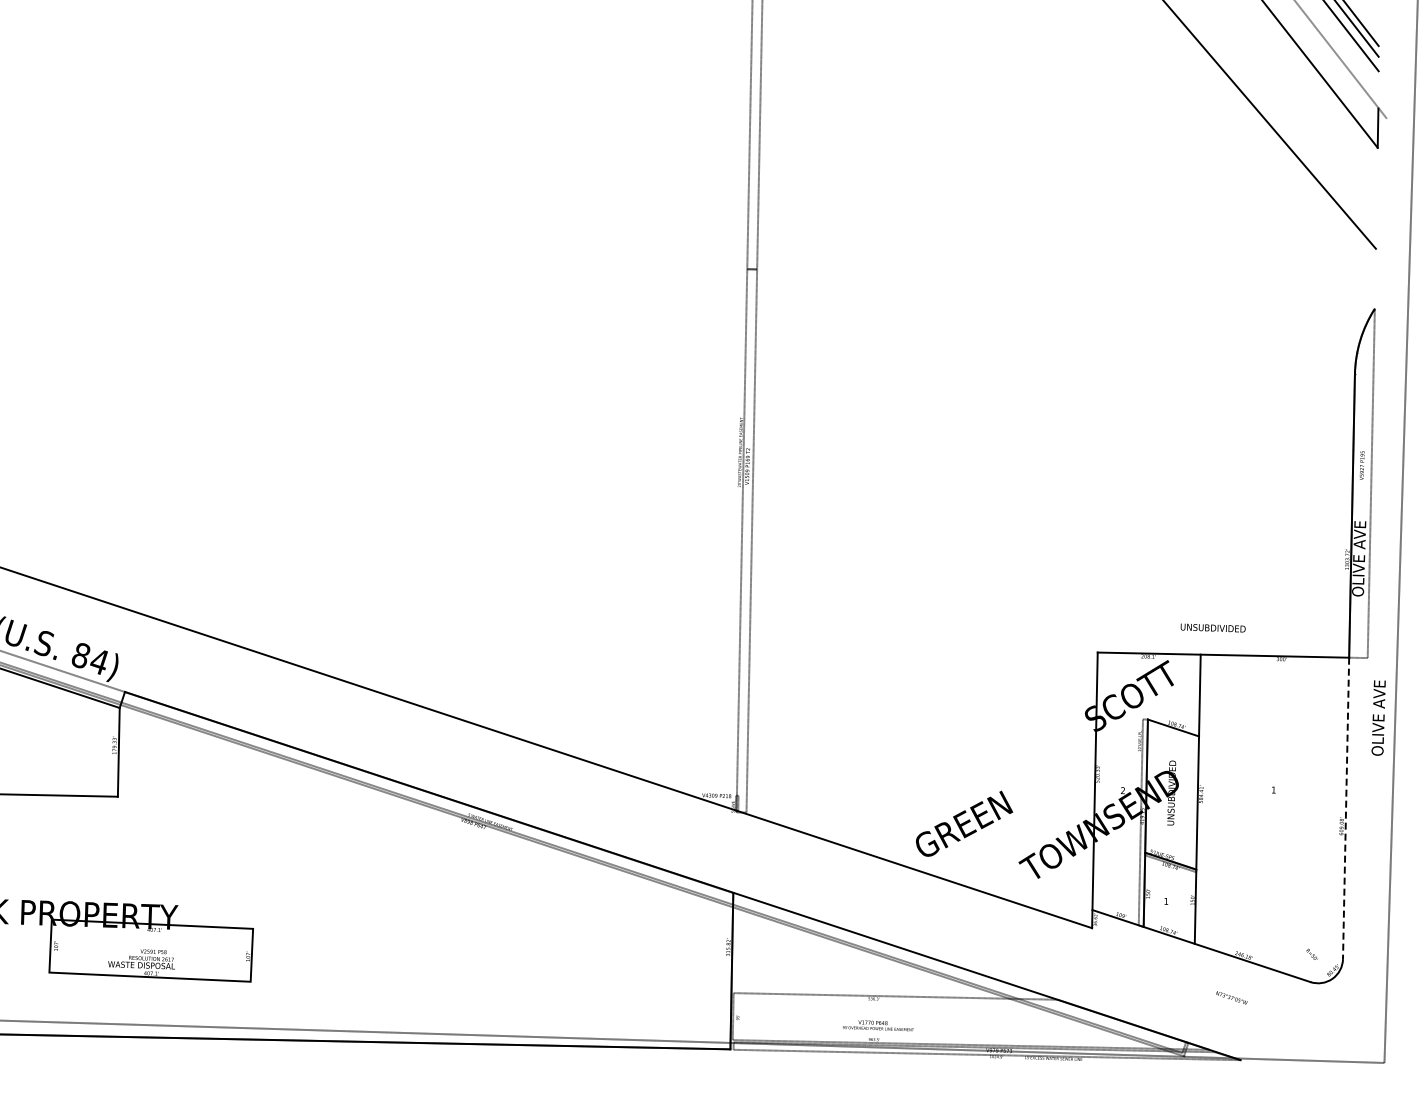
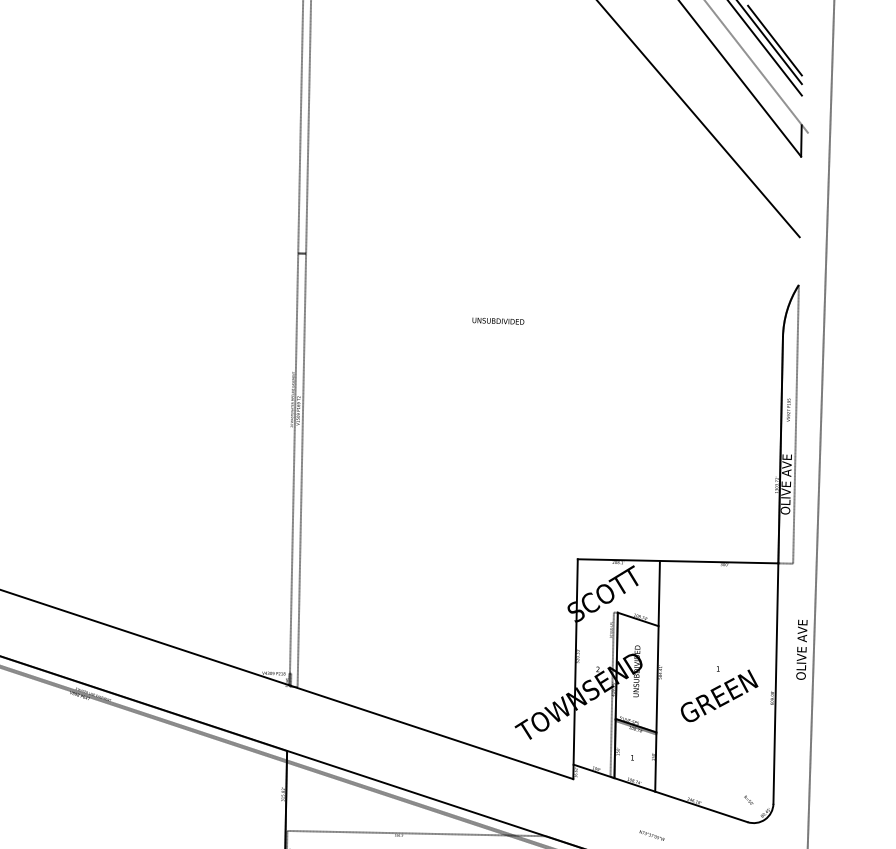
text: (1212, 627) -> (497, 320), moved
text: (1378, 717) -> (801, 649), moved
line: (1346, 808) -> (776, 683), dashed -> solid
text: (964, 823) -> (719, 695), moved
text: (1231, 997) -> (651, 835), moved

